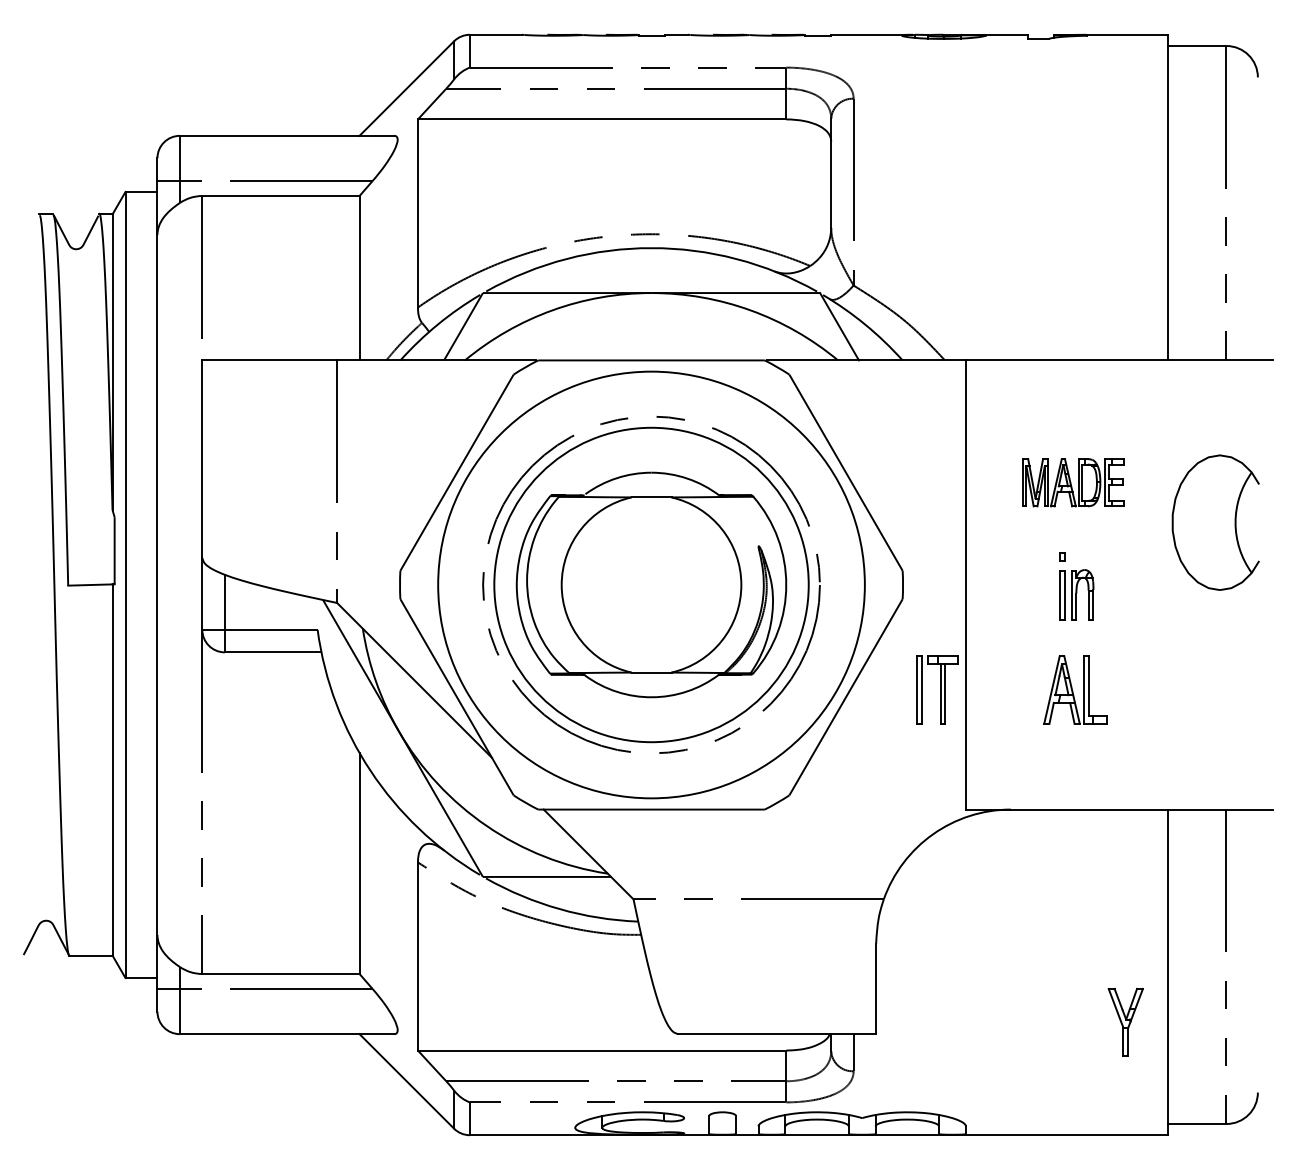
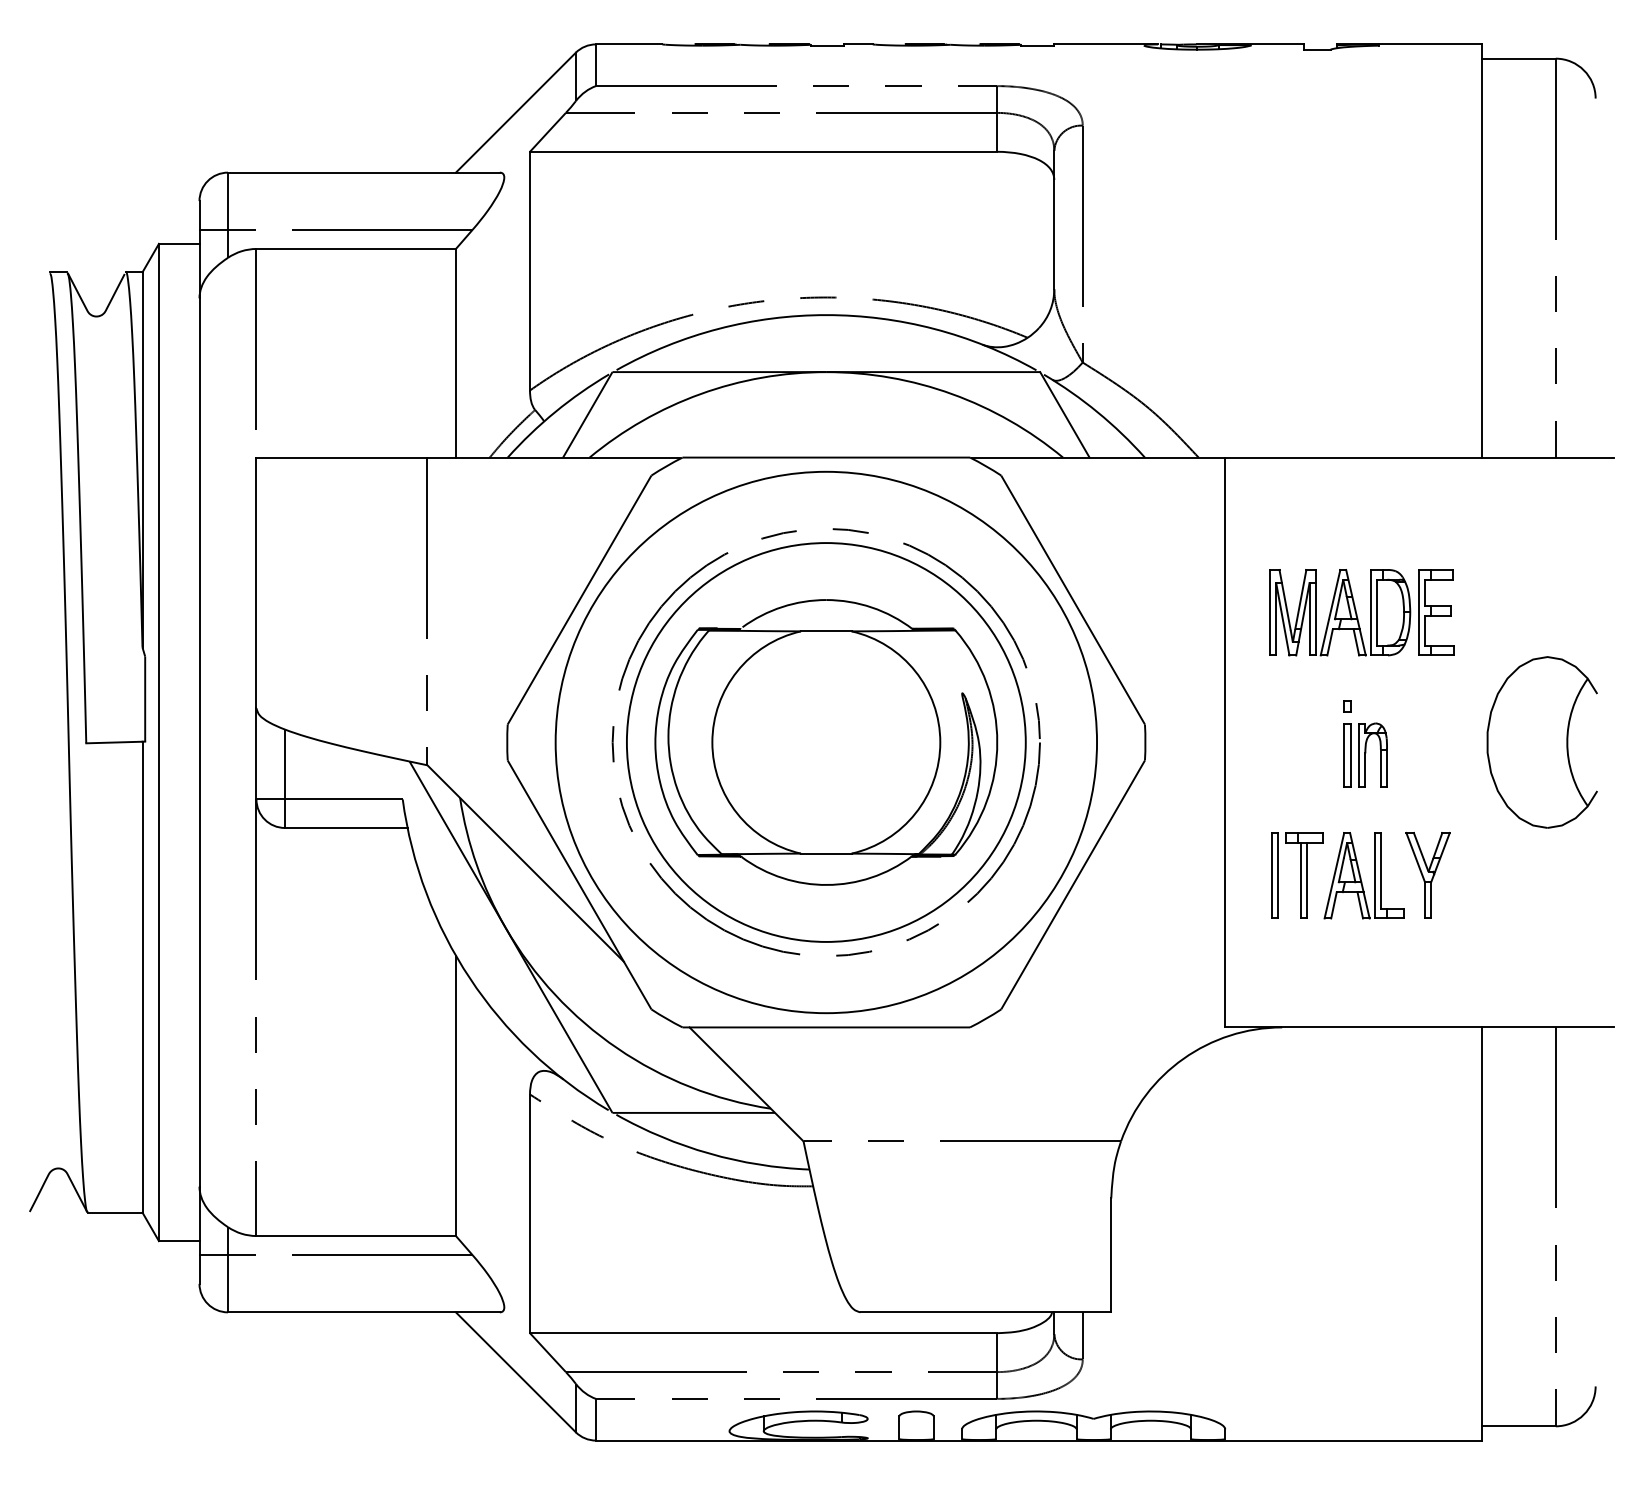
part: (1073, 482) -> (1361, 612), size x1.43
part: (1215, 522) -> (1541, 742), moved
part: (937, 689) -> (1297, 875), moved
part: (1125, 1022) -> (1427, 875), moved

